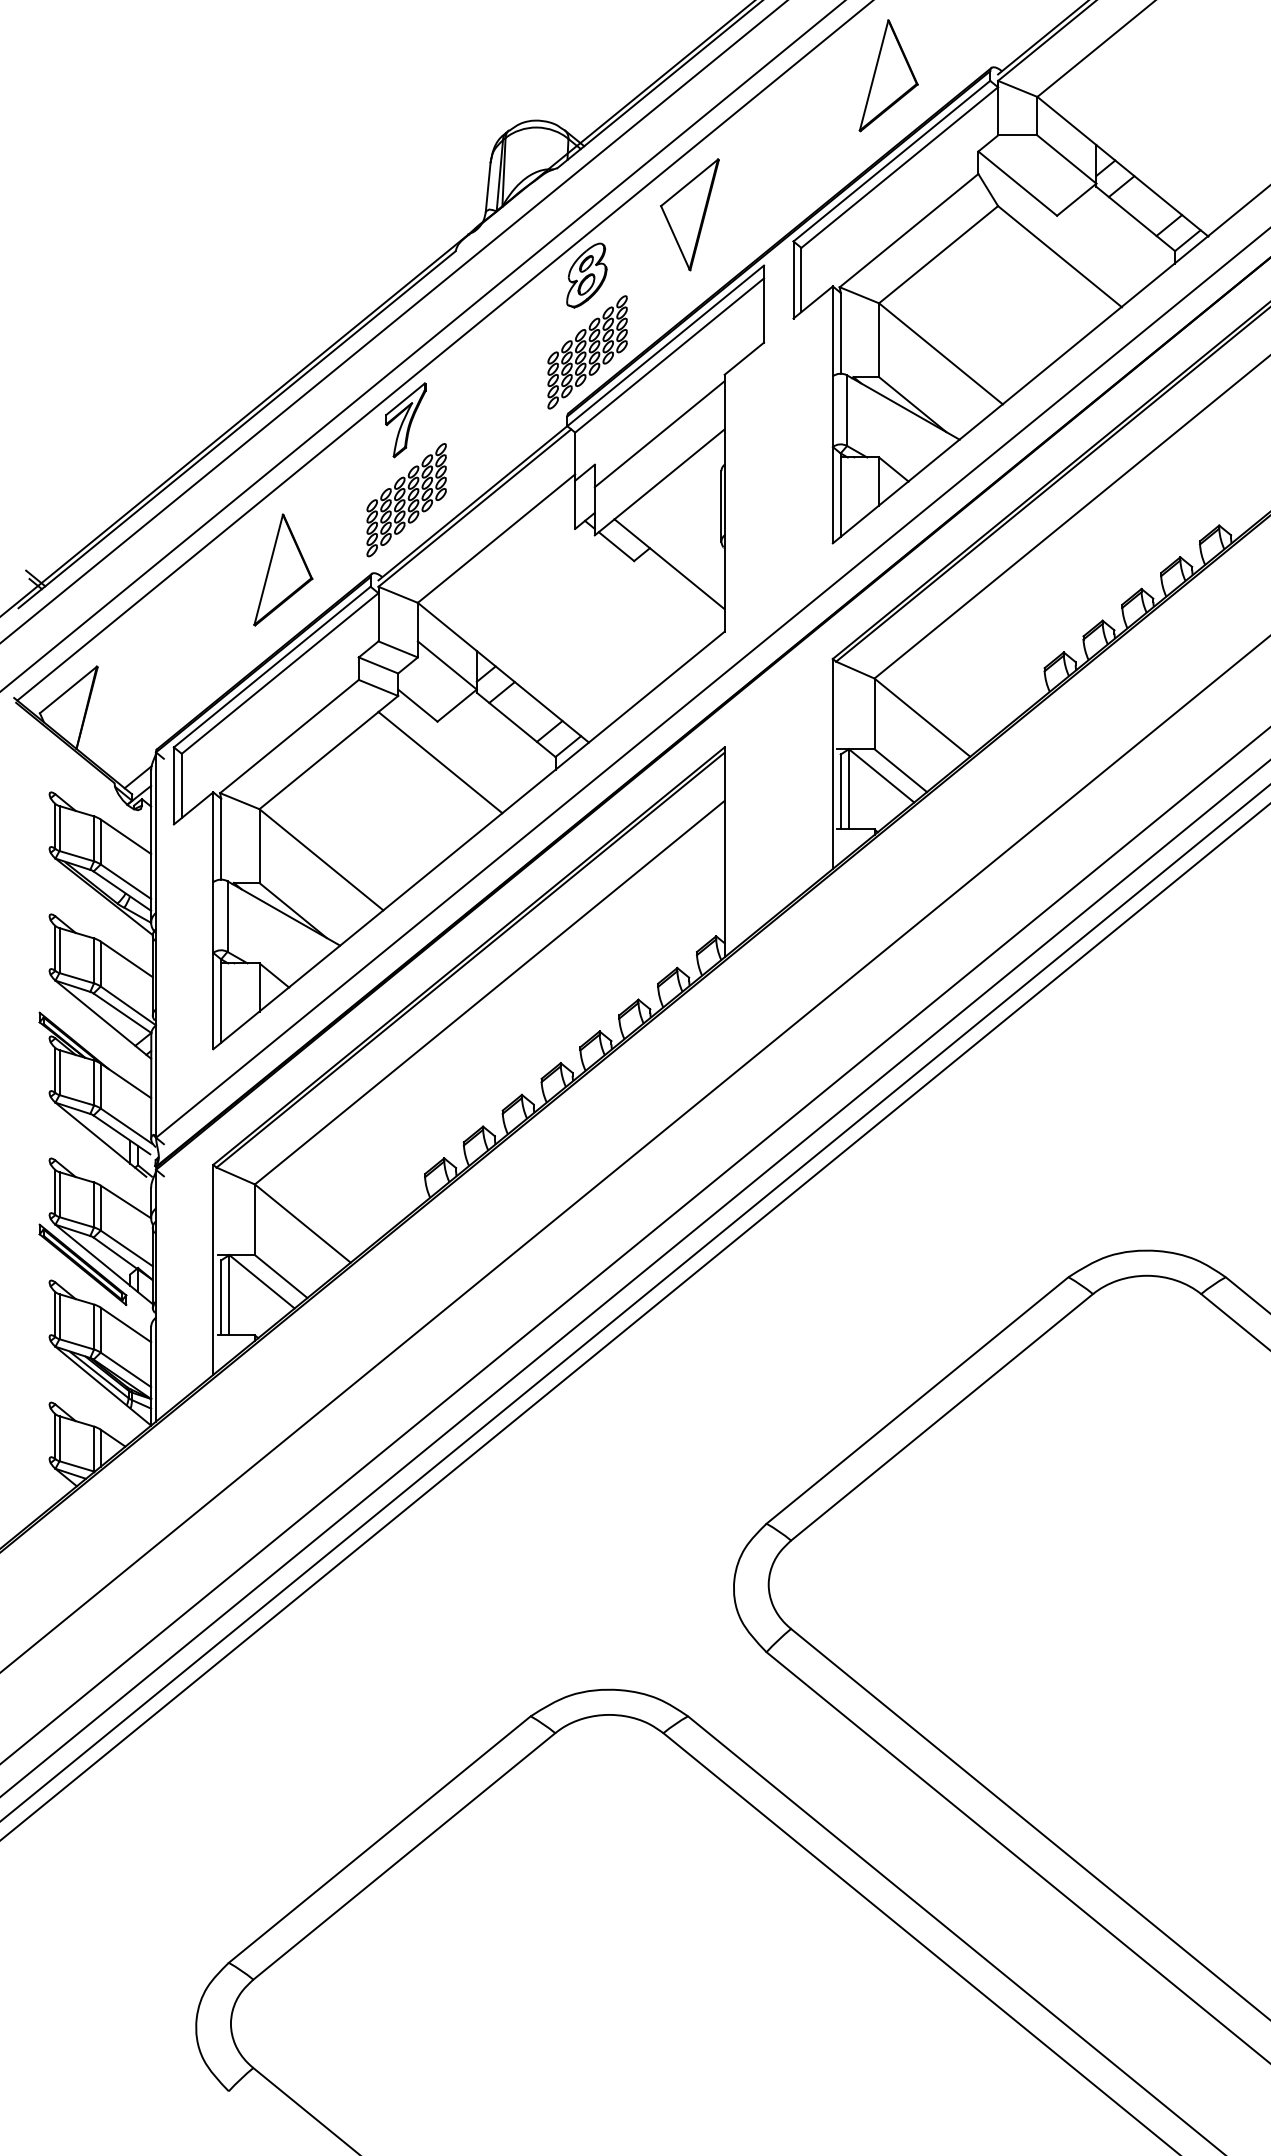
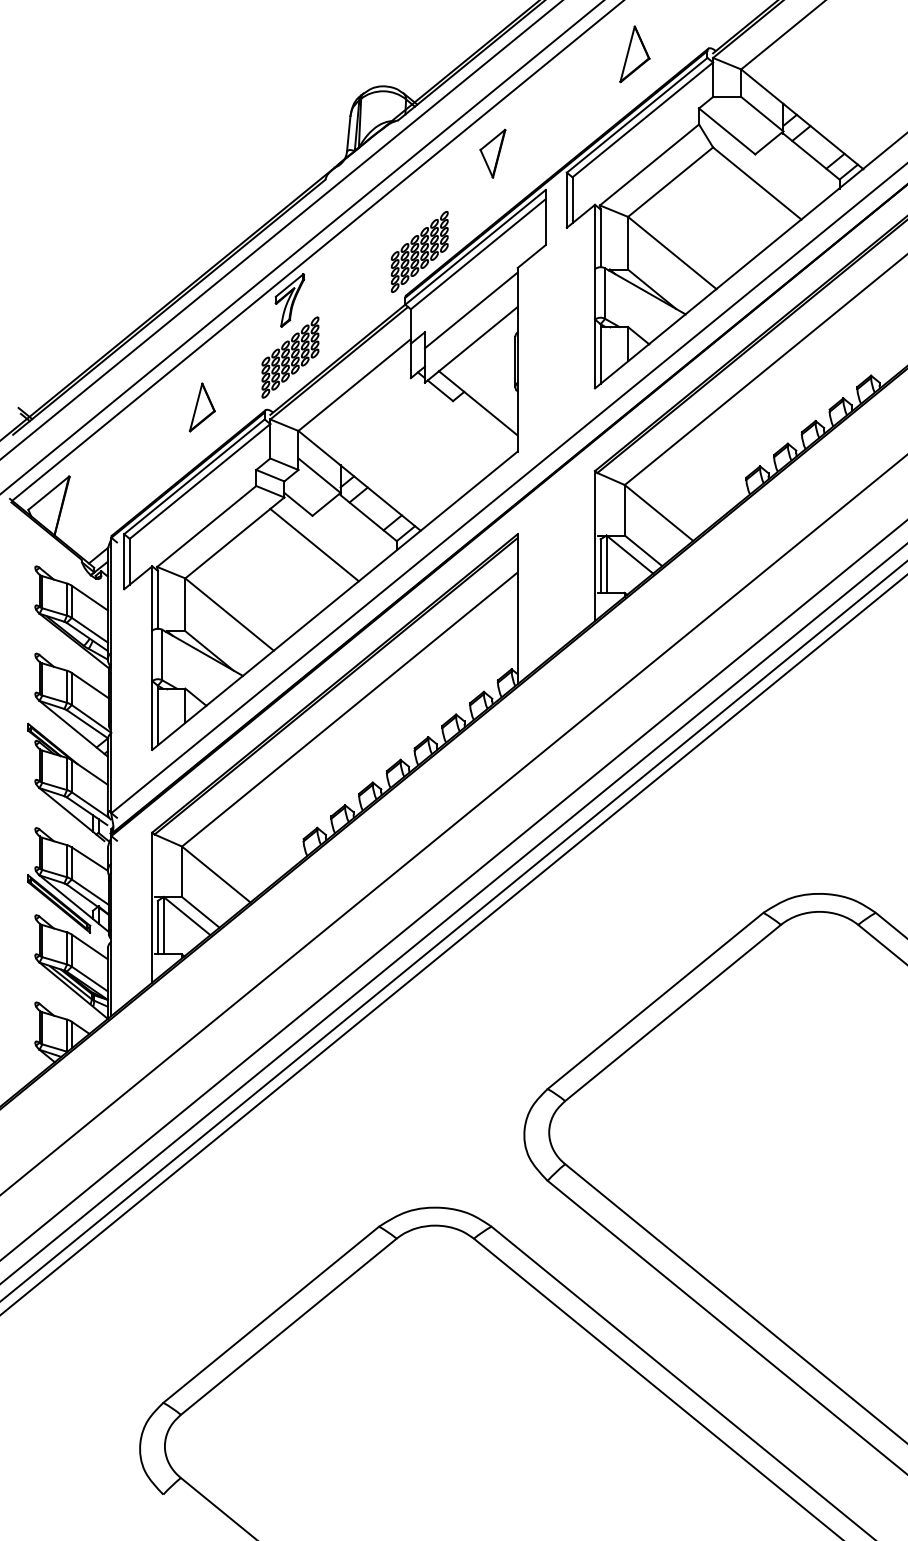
part: (888, 75) -> (634, 54), size x0.7
part: (689, 214) -> (492, 153), size x0.6
part: (586, 275) -> (418, 197), removed
part: (283, 569) -> (202, 407), size x0.6

